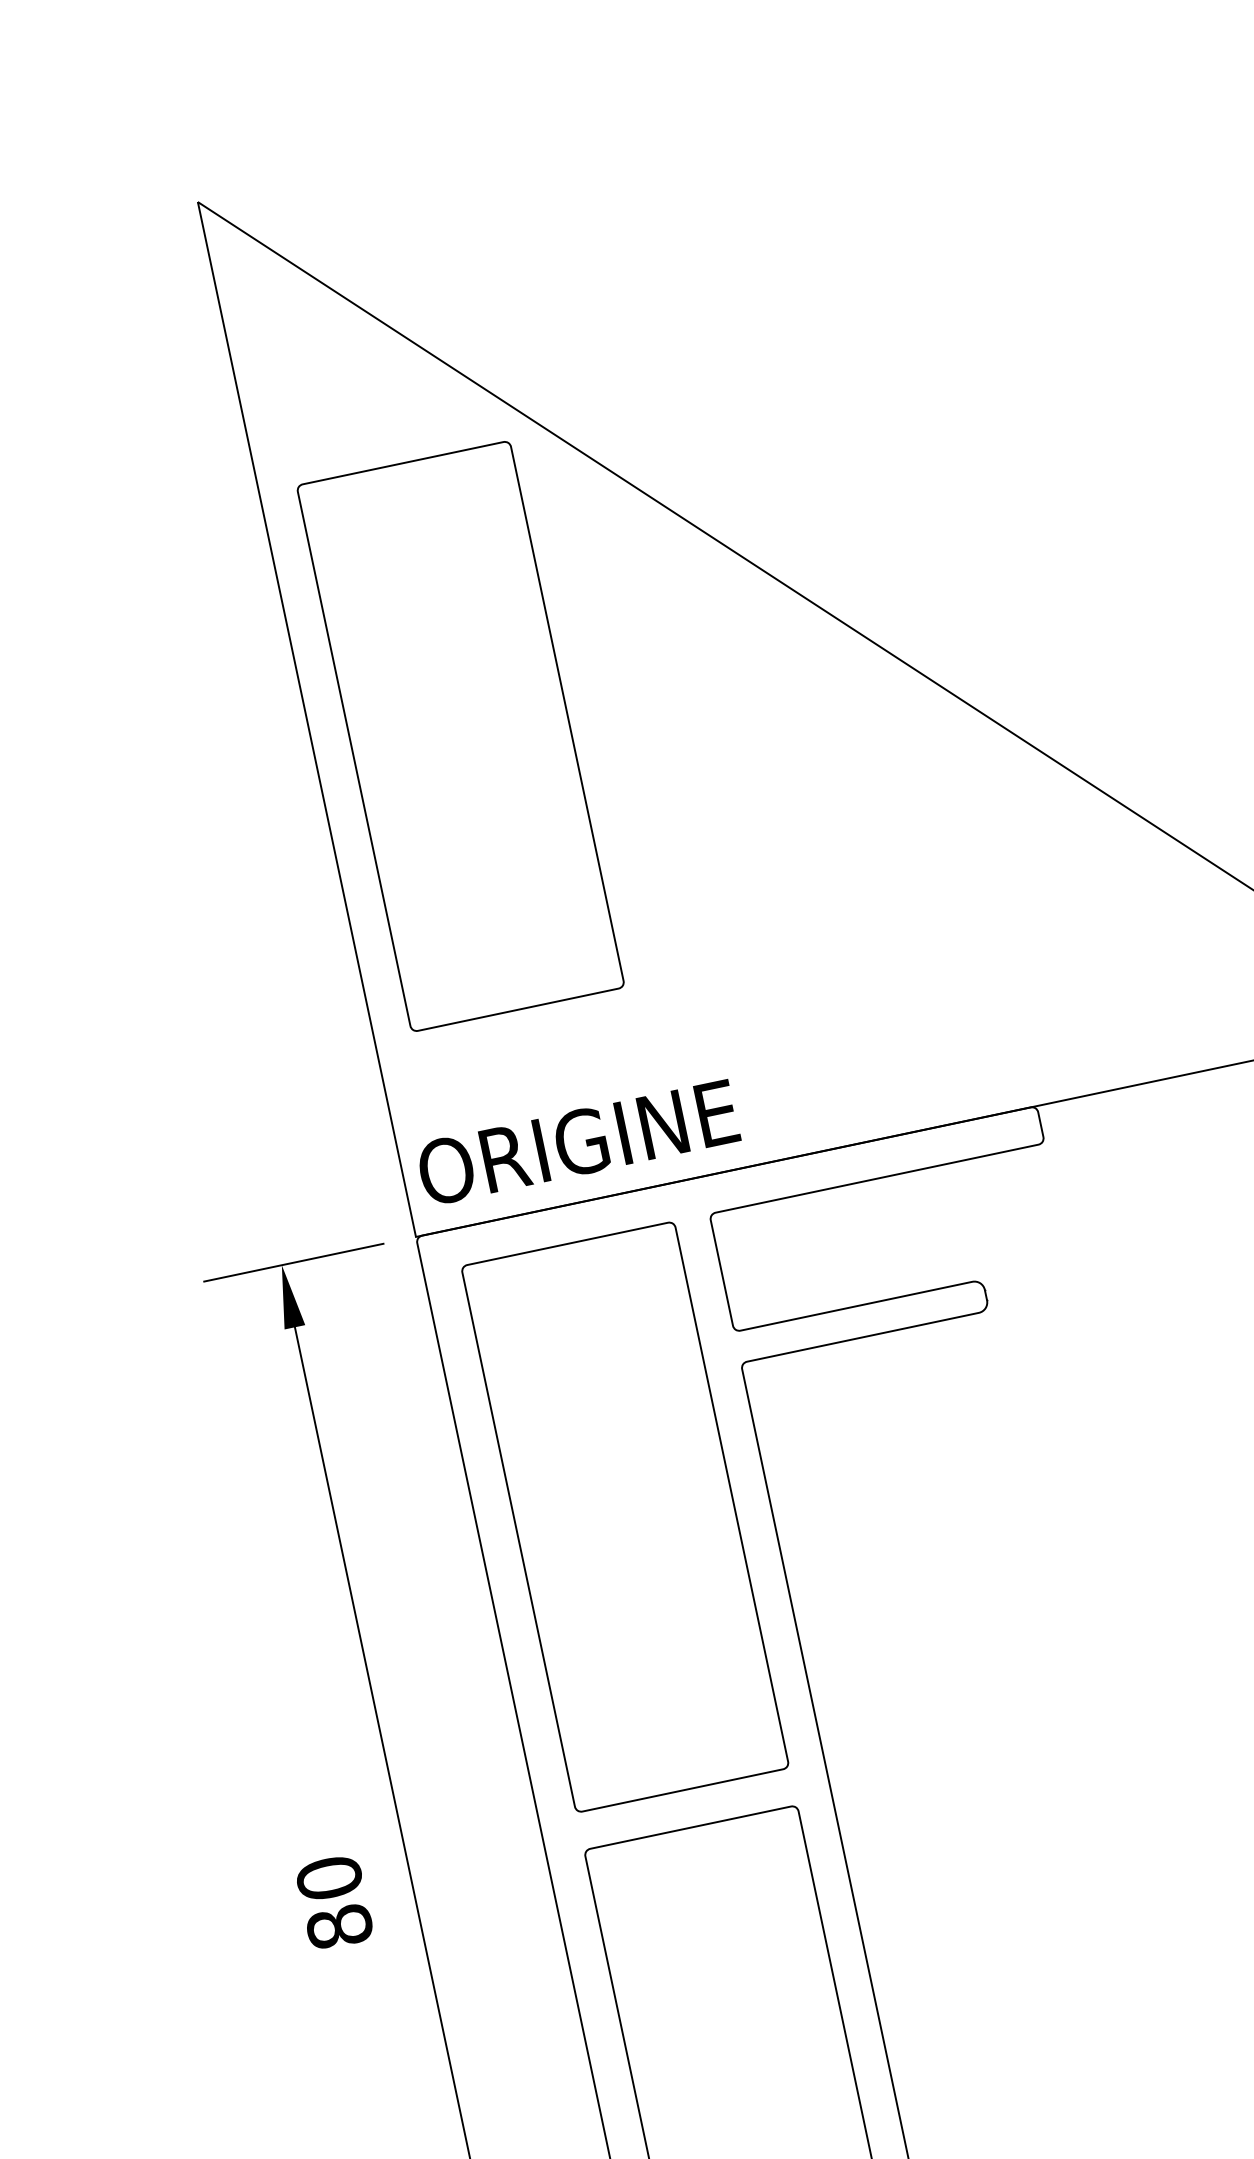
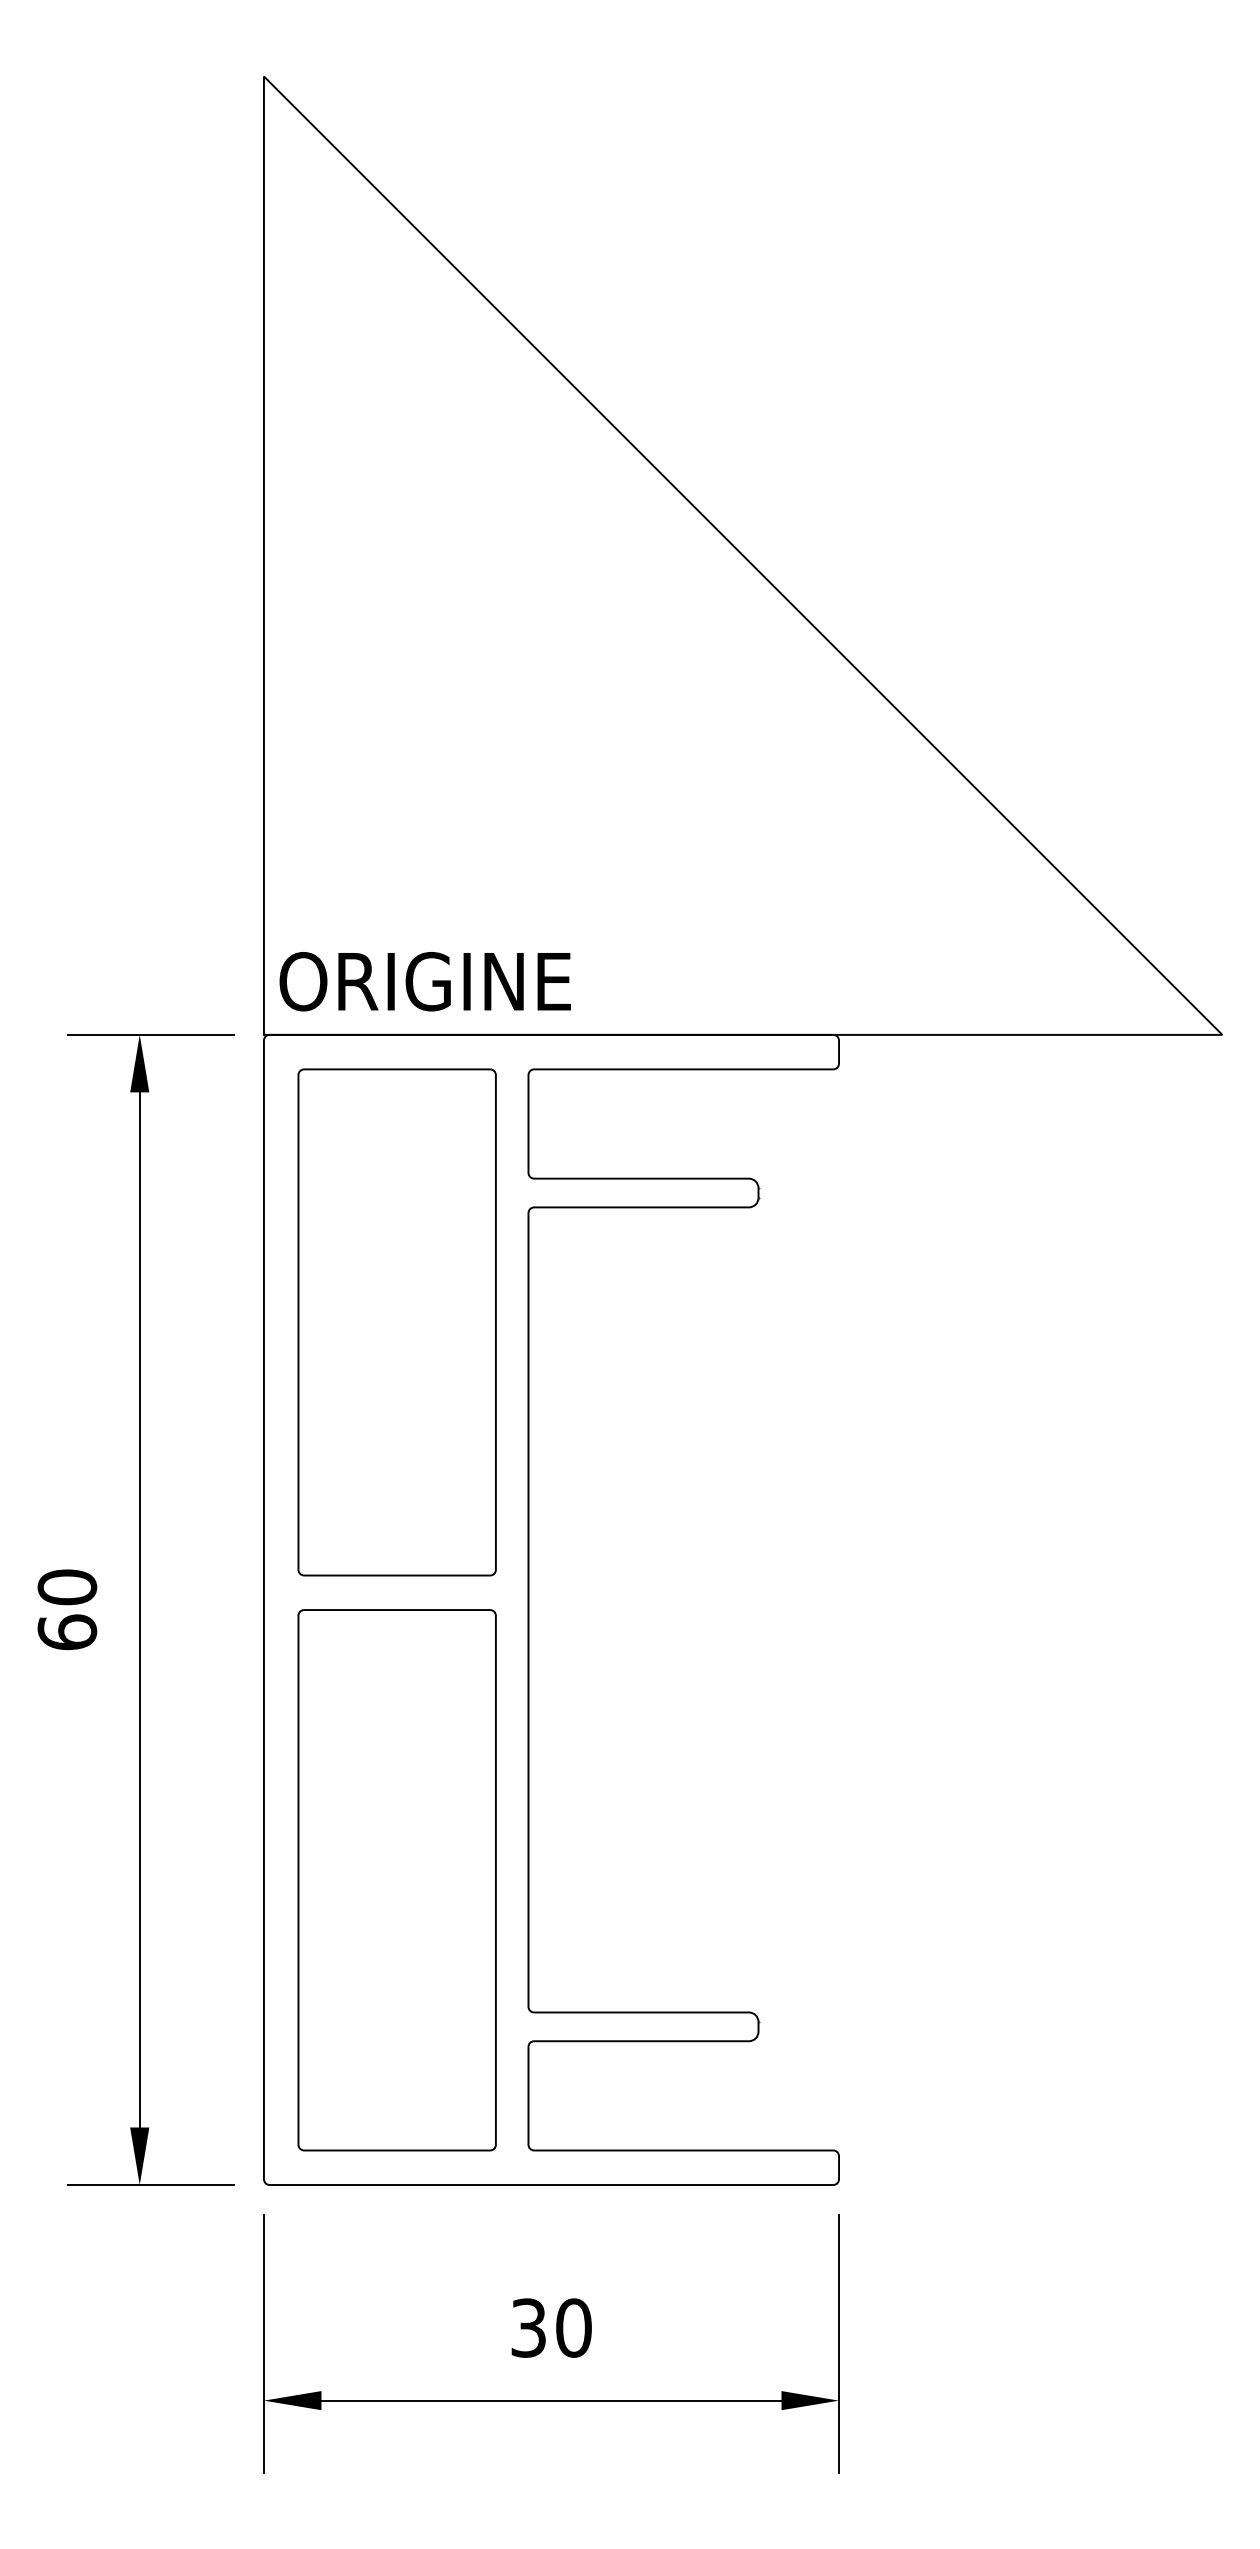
part: (460, 736) -> (396, 599), removed
text: (339, 1926) -> (67, 1632), 80 -> 60

